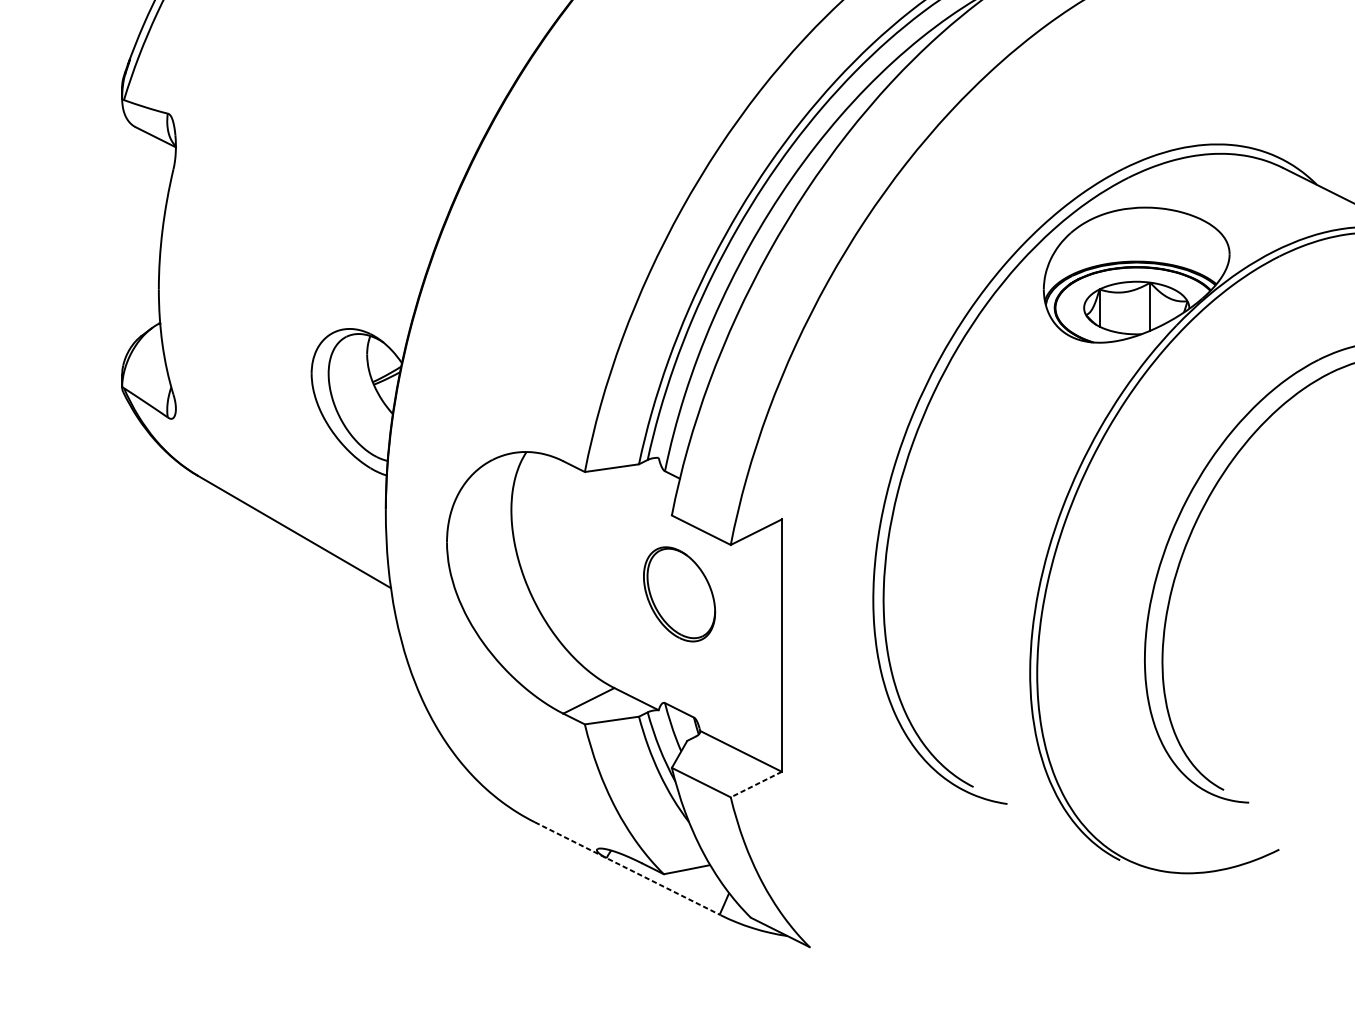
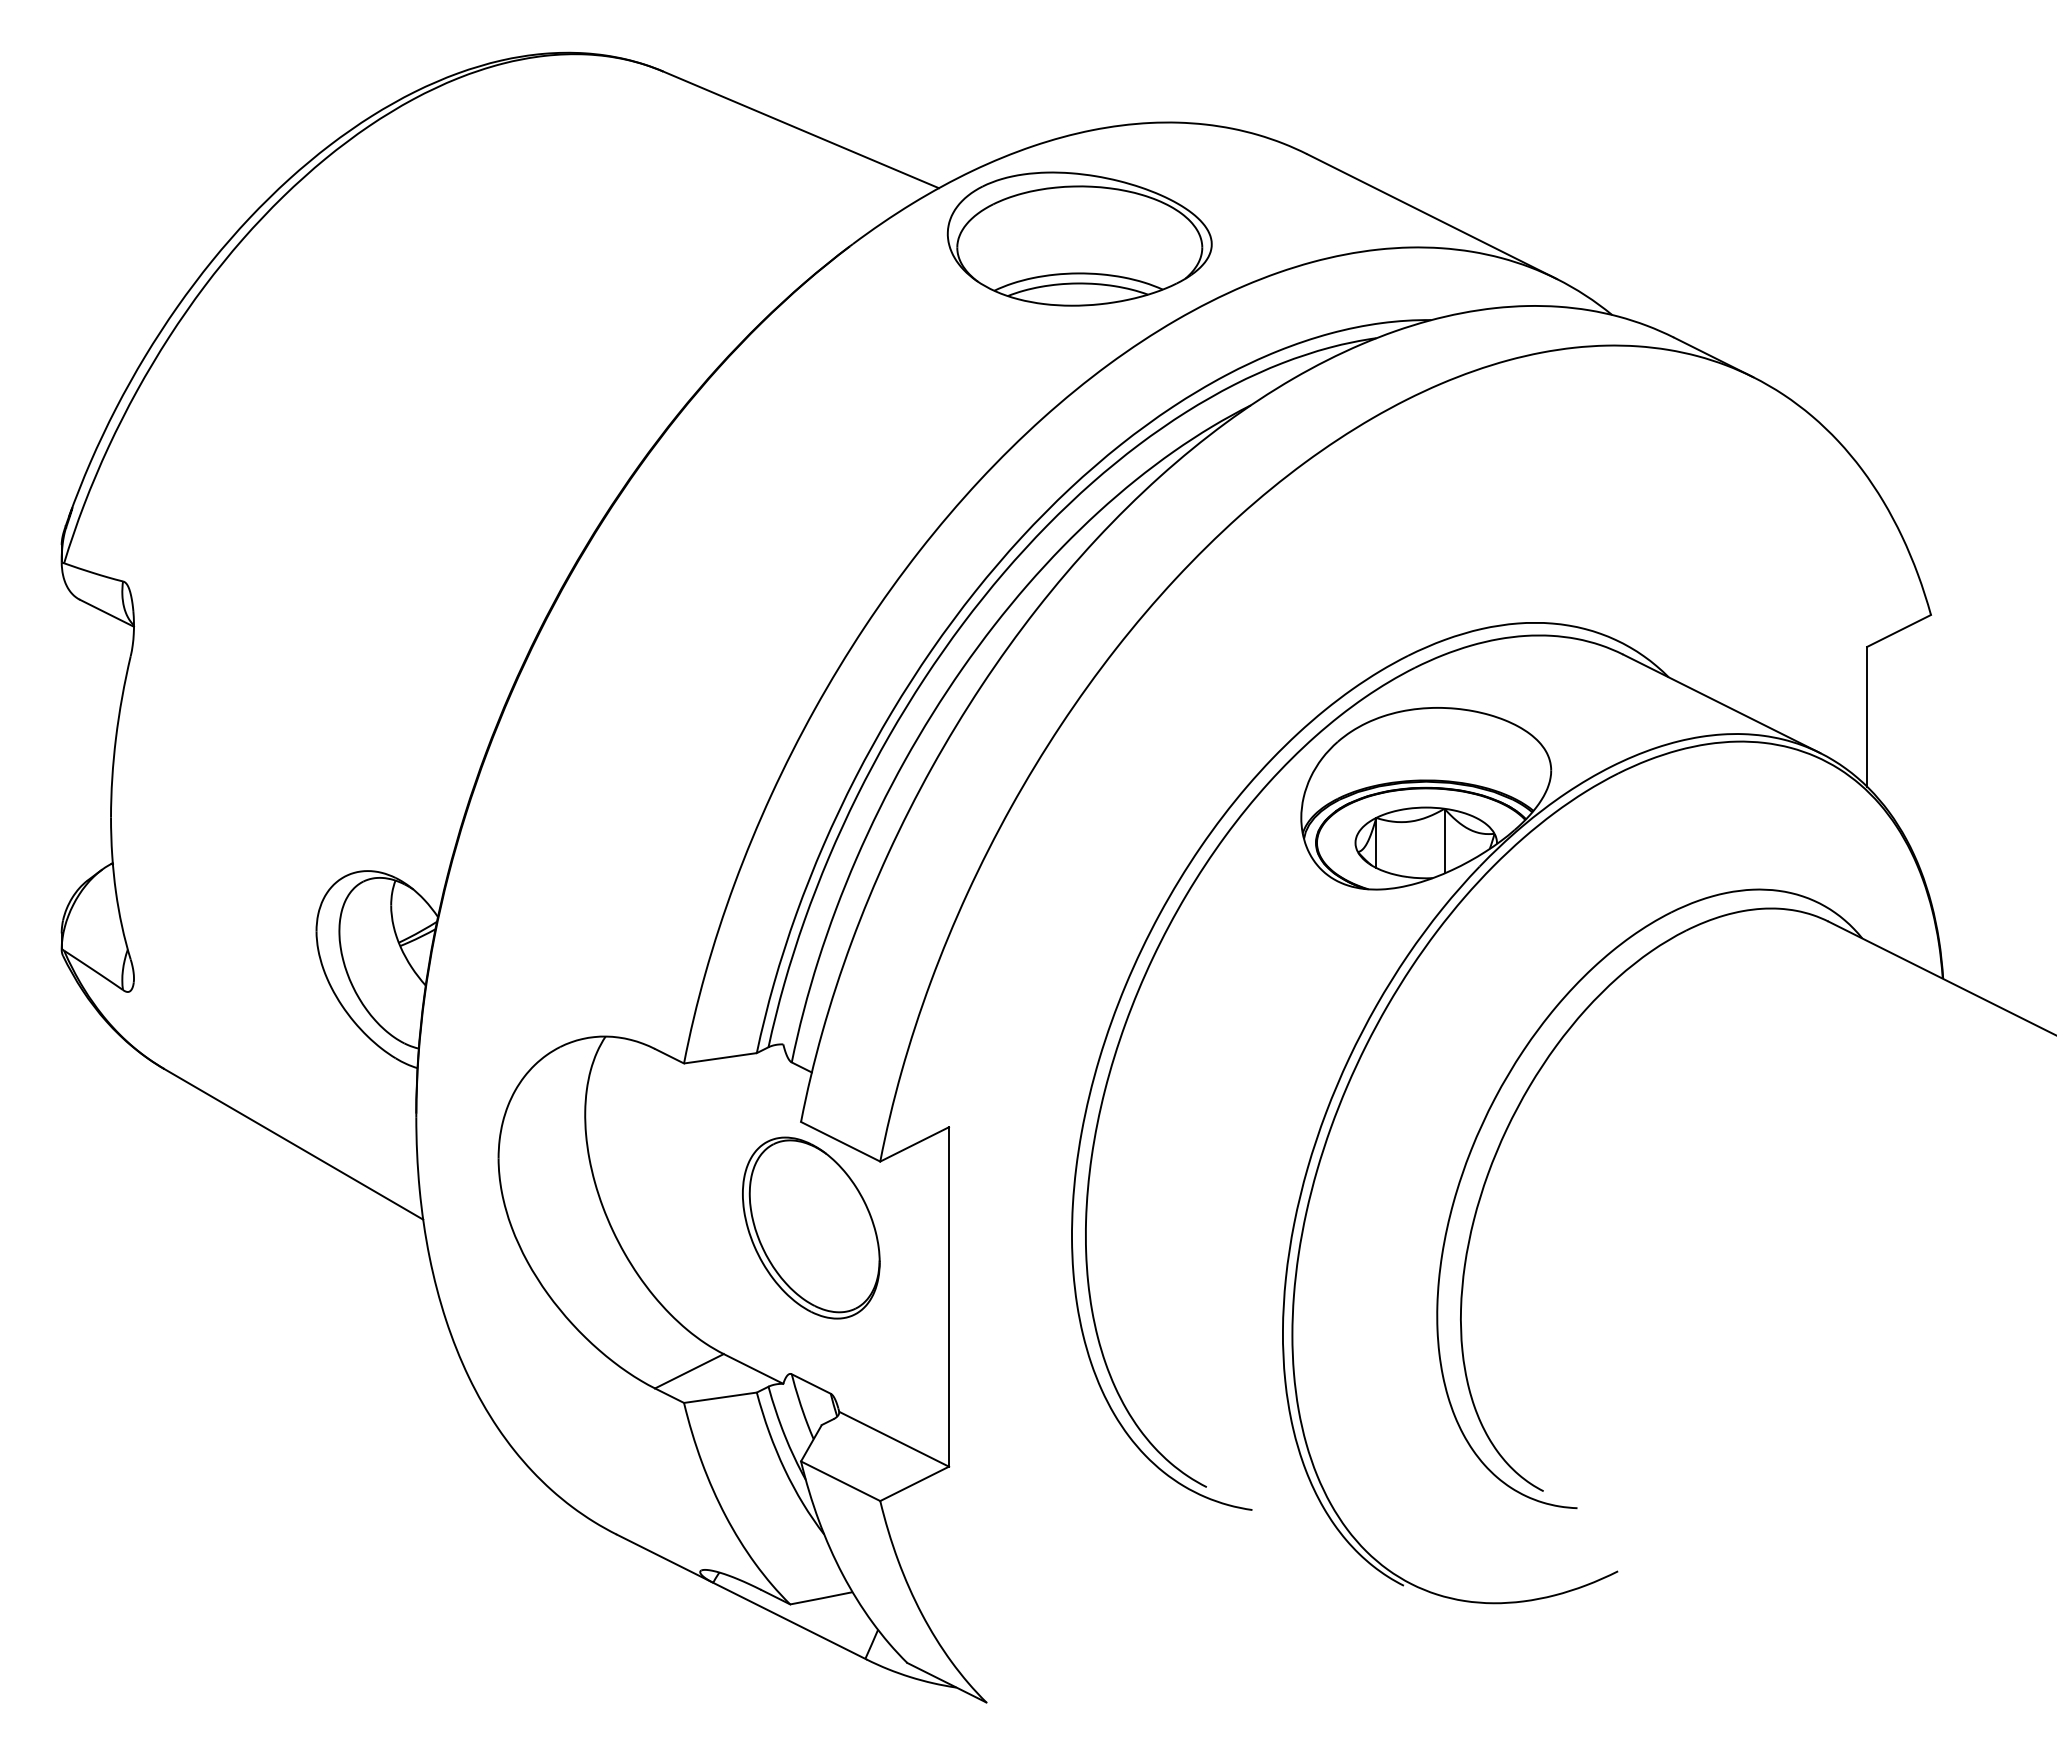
part: (679, 593) -> (811, 1227), size x1.43
line: (756, 785) -> (914, 1484), dashed -> solid
line: (627, 869) -> (741, 1597), dashed -> solid

